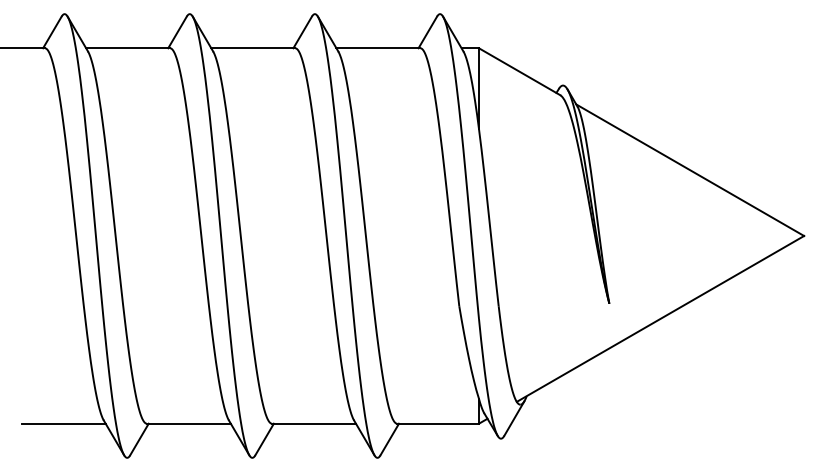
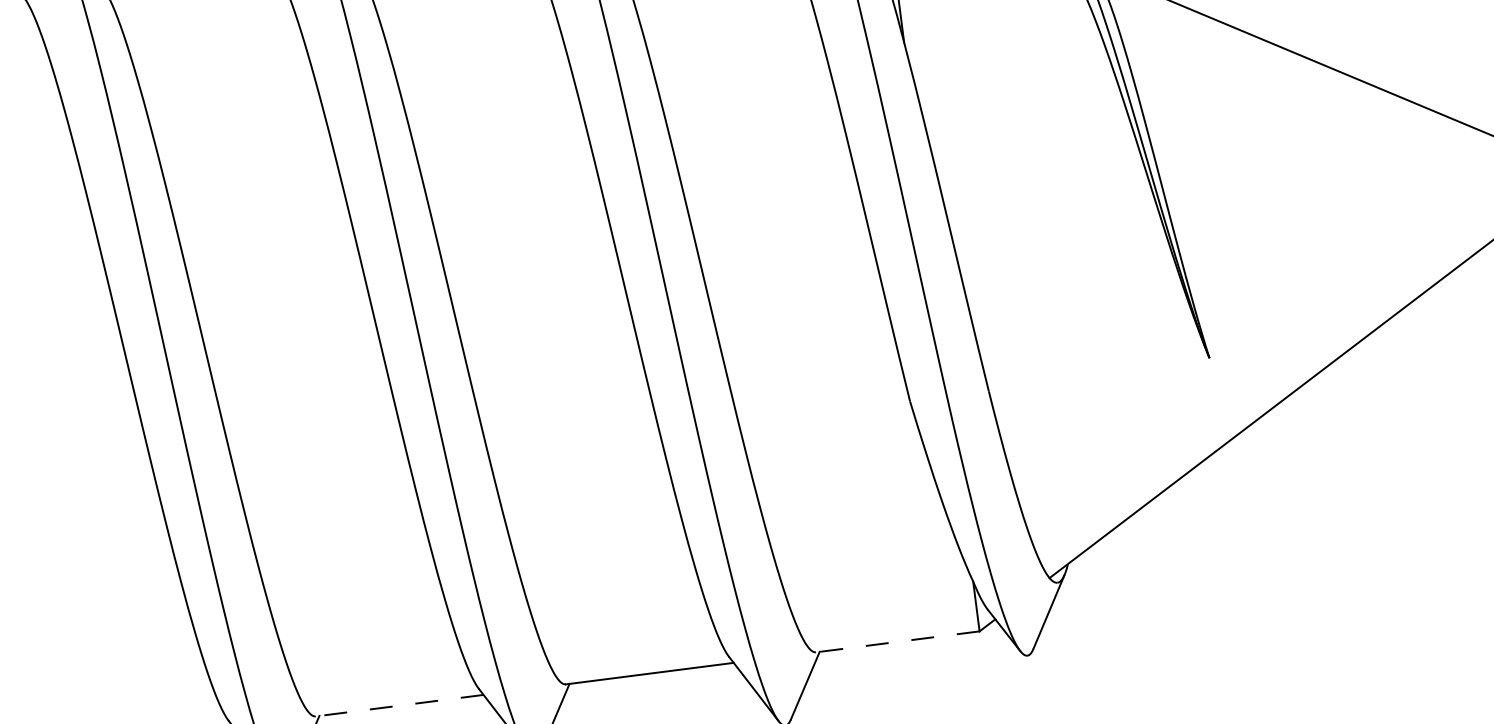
line: (188, 423) -> (398, 705), solid -> dashed
line: (438, 423) -> (898, 641), solid -> dashed

